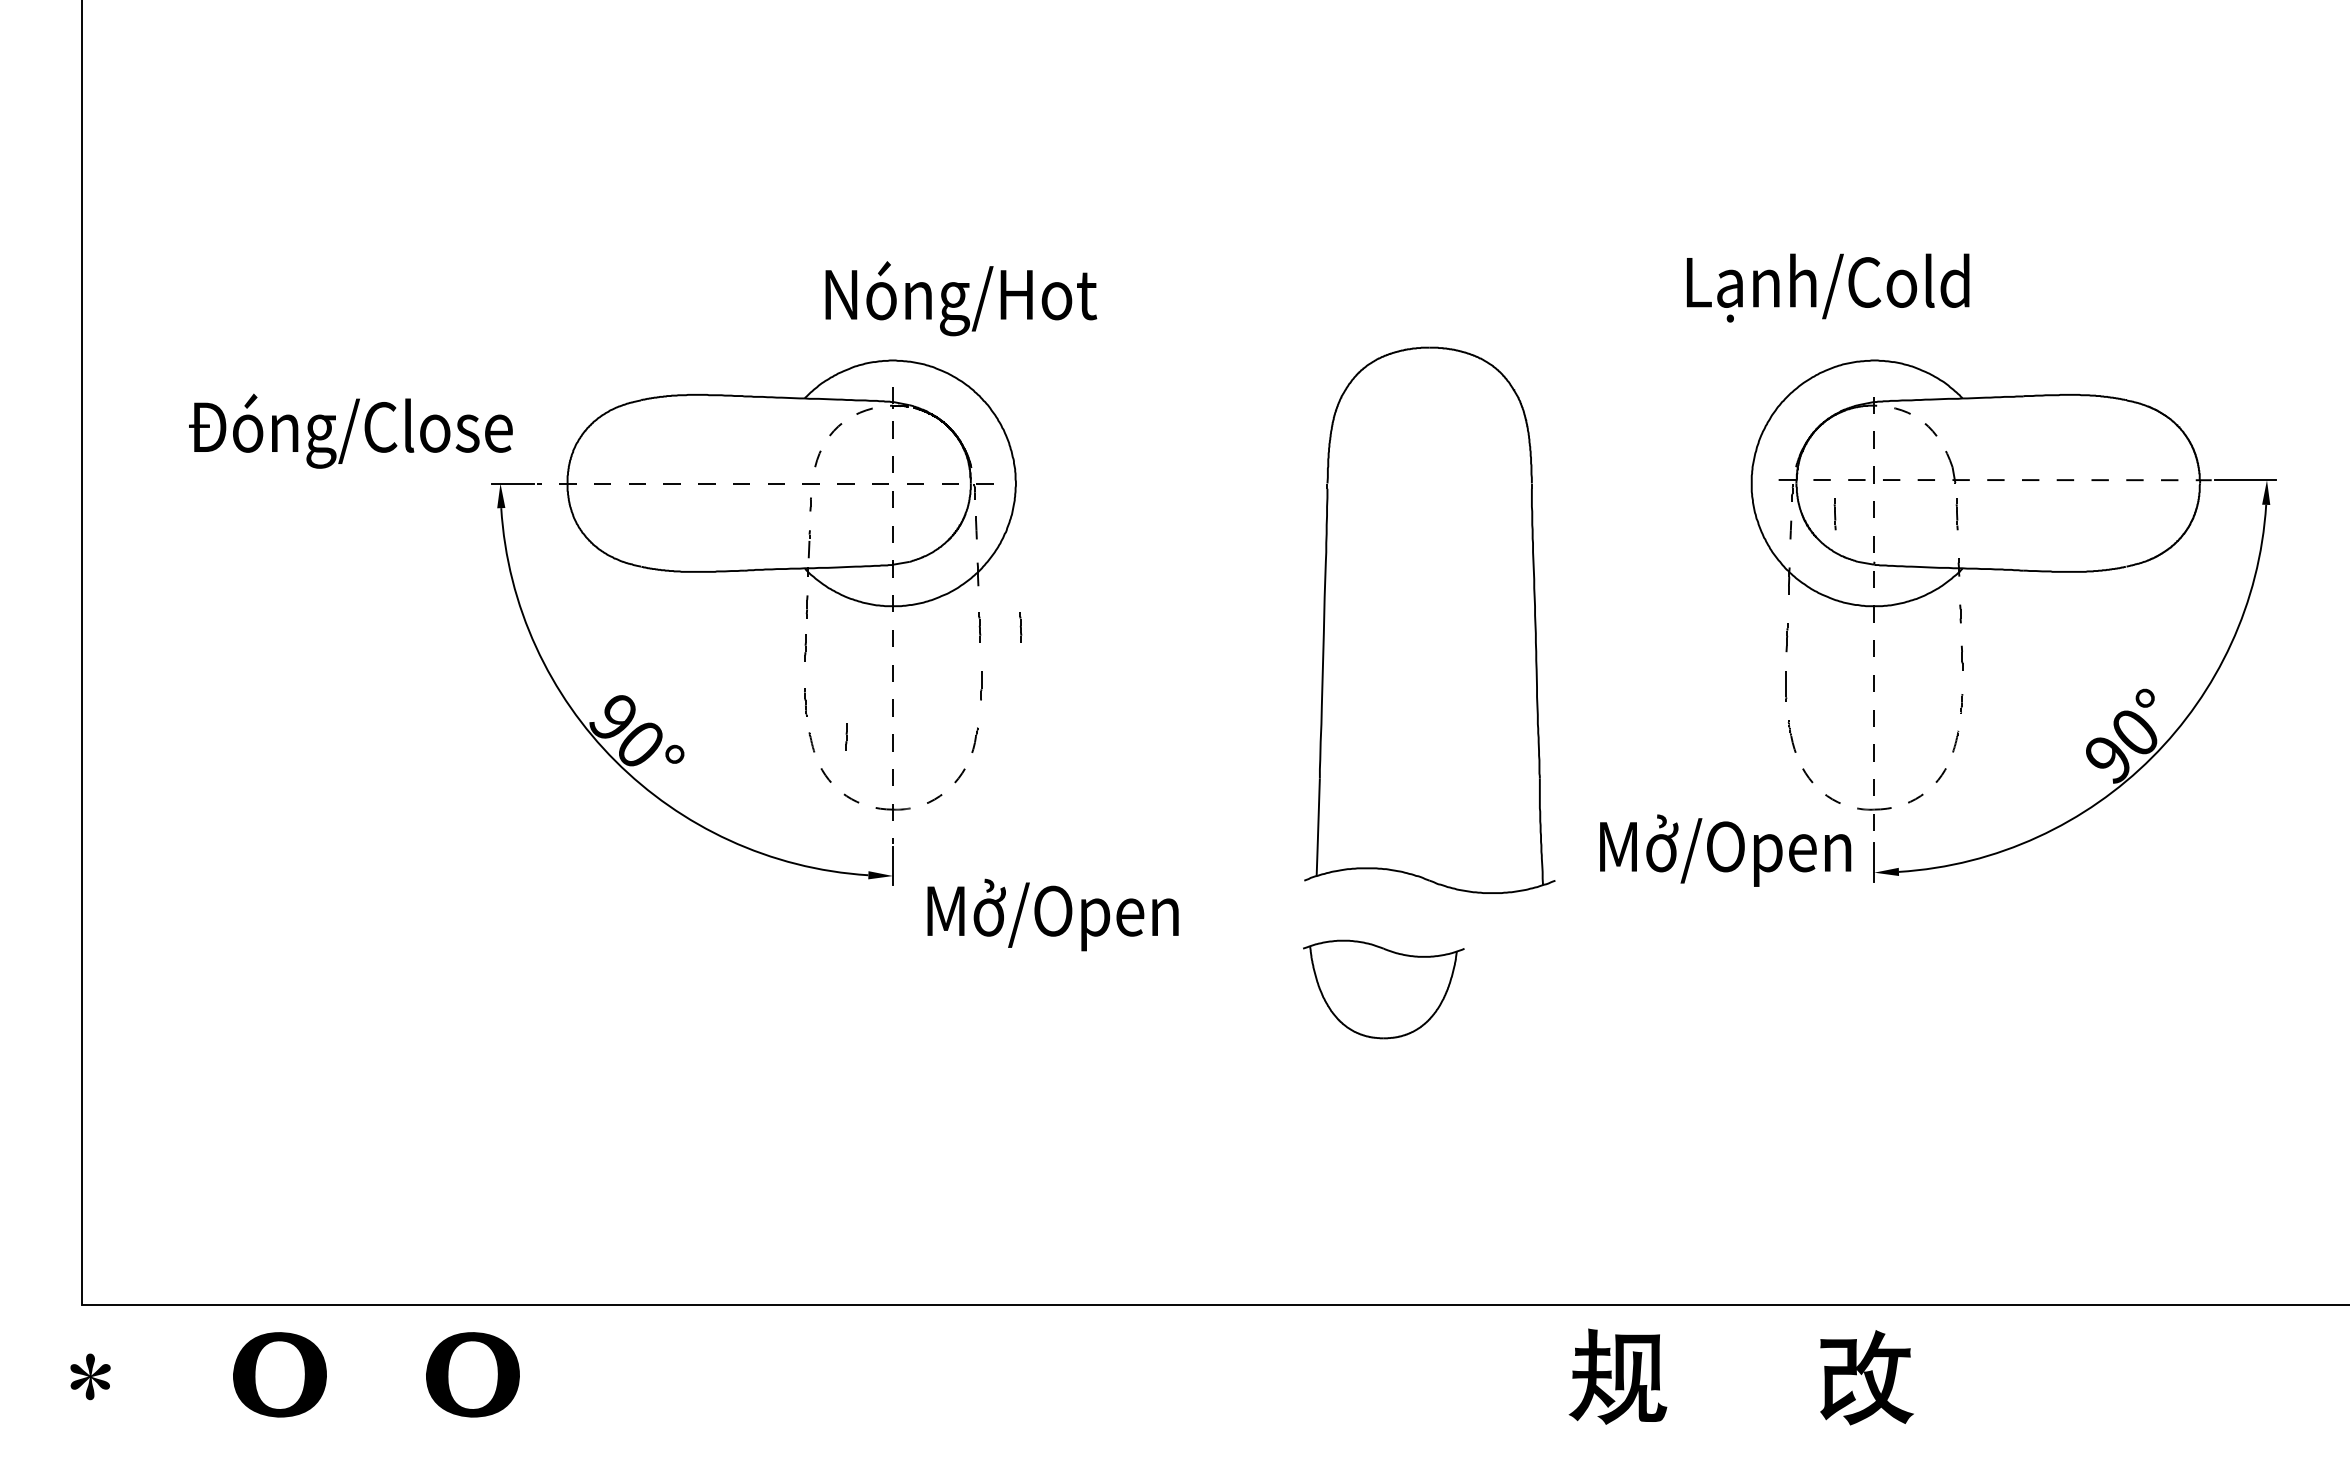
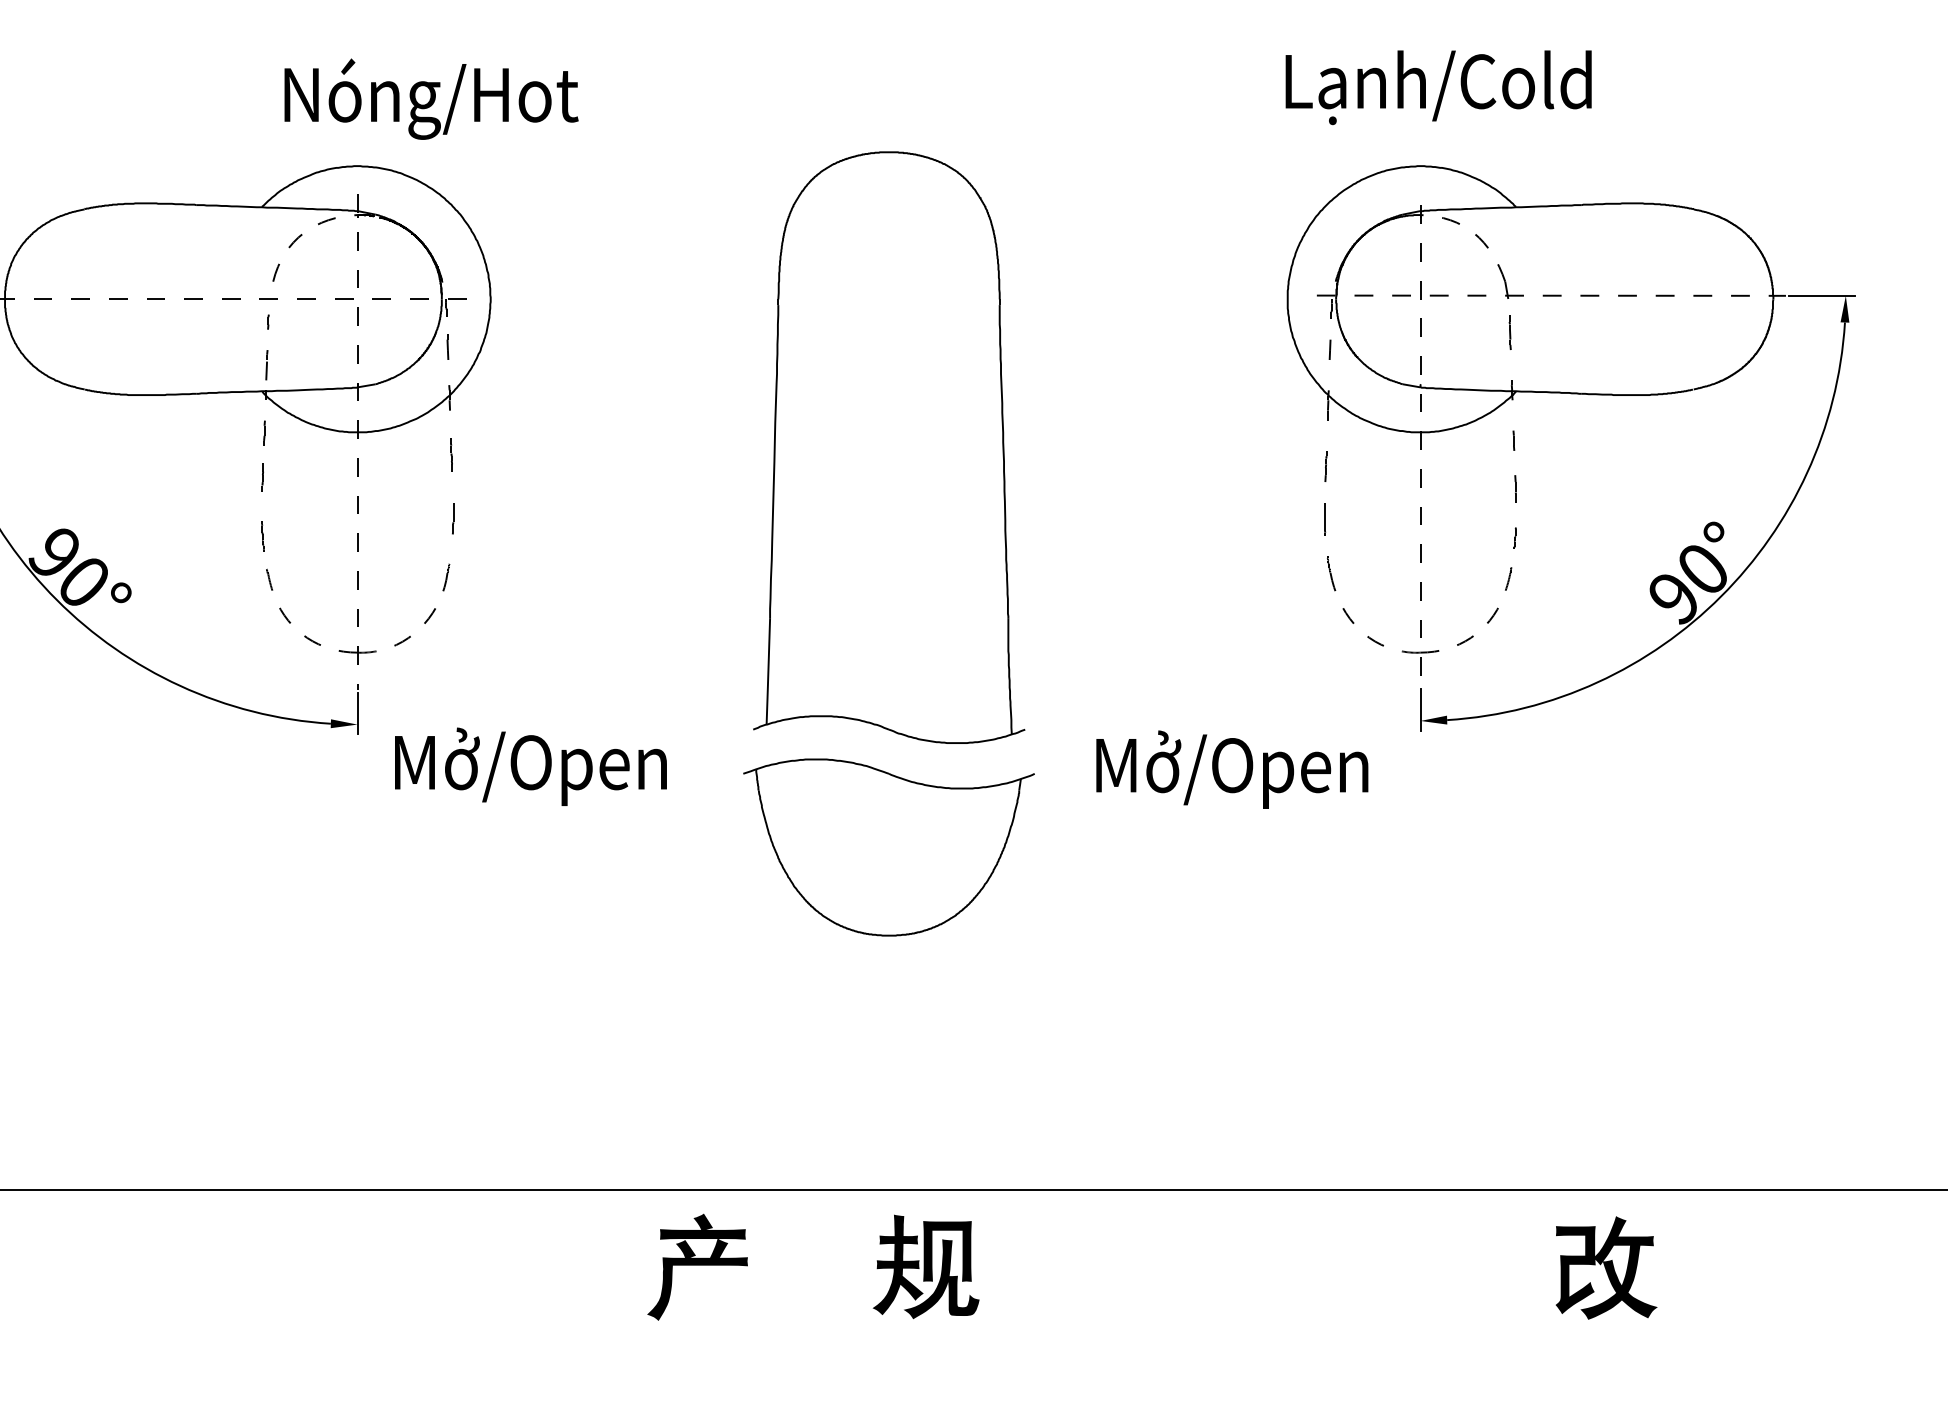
text: (1828, 287) -> (1439, 87), moved
line: (1834, 514) -> (1377, 332), removed
part: (1429, 619) -> (888, 446), moved
part: (1020, 627) -> (495, 455), removed
line: (846, 736) -> (307, 573), removed
text: (1725, 850) -> (1232, 769), moved
part: (1383, 989) -> (888, 847), size x1.67
fill: (1206, 1376) -> (697, 1266), added
part: (1617, 1376) -> (925, 1266), moved
part: (1866, 1377) -> (1605, 1267), moved

